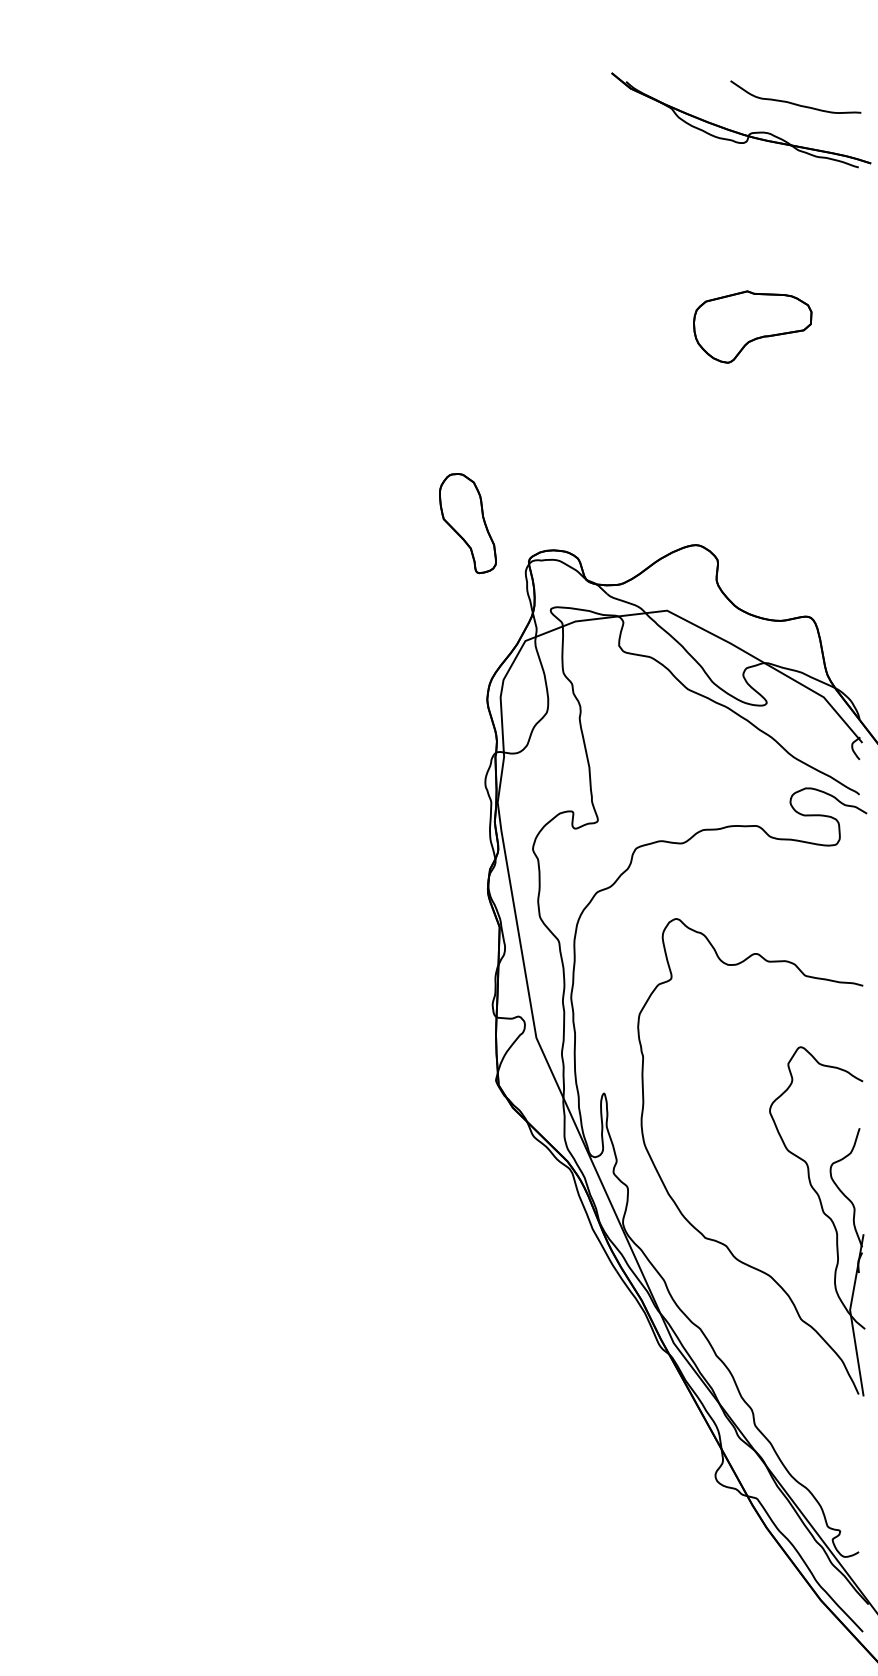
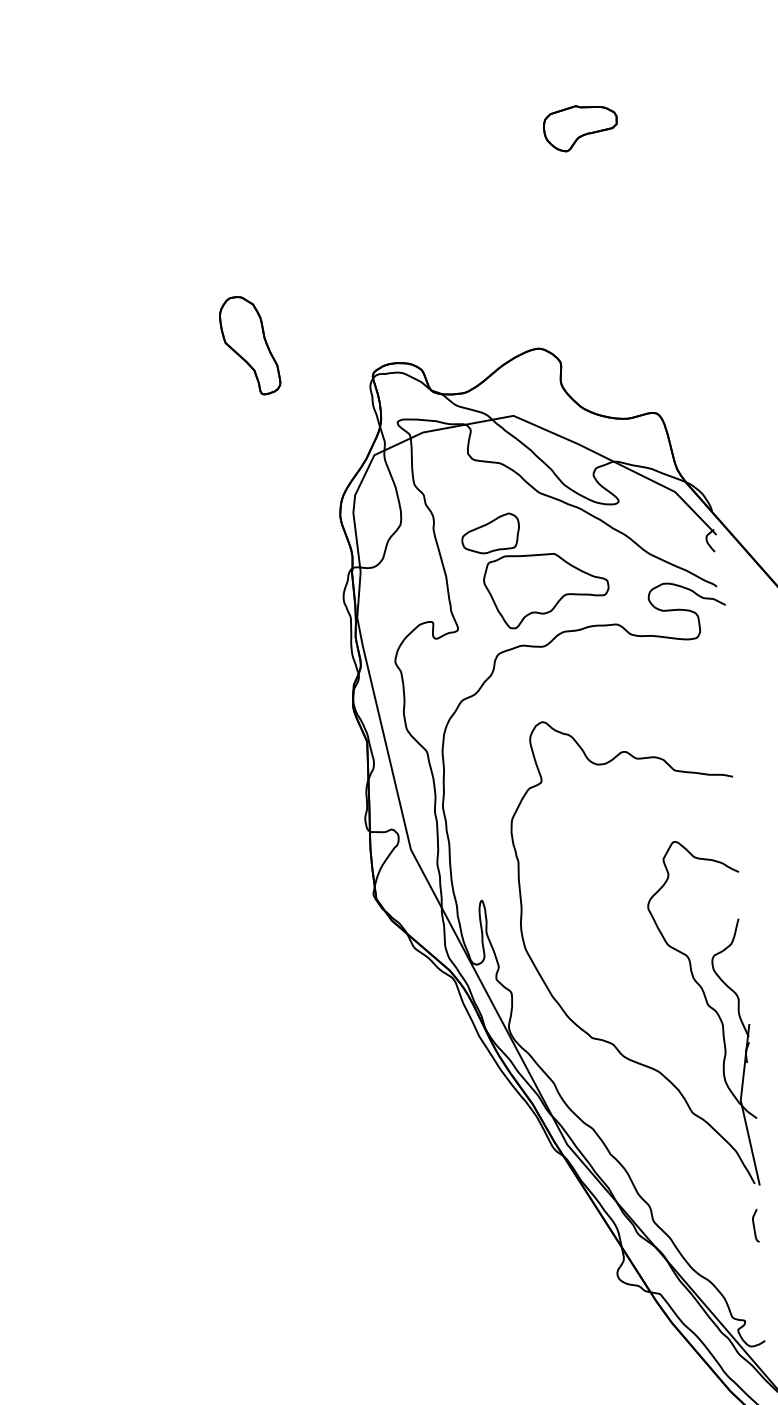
part: (752, 327) -> (580, 128), size x0.62
part: (467, 523) -> (249, 345), moved
part: (678, 765) -> (534, 569), added
curve: (855, 1436) -> (754, 1225), added

